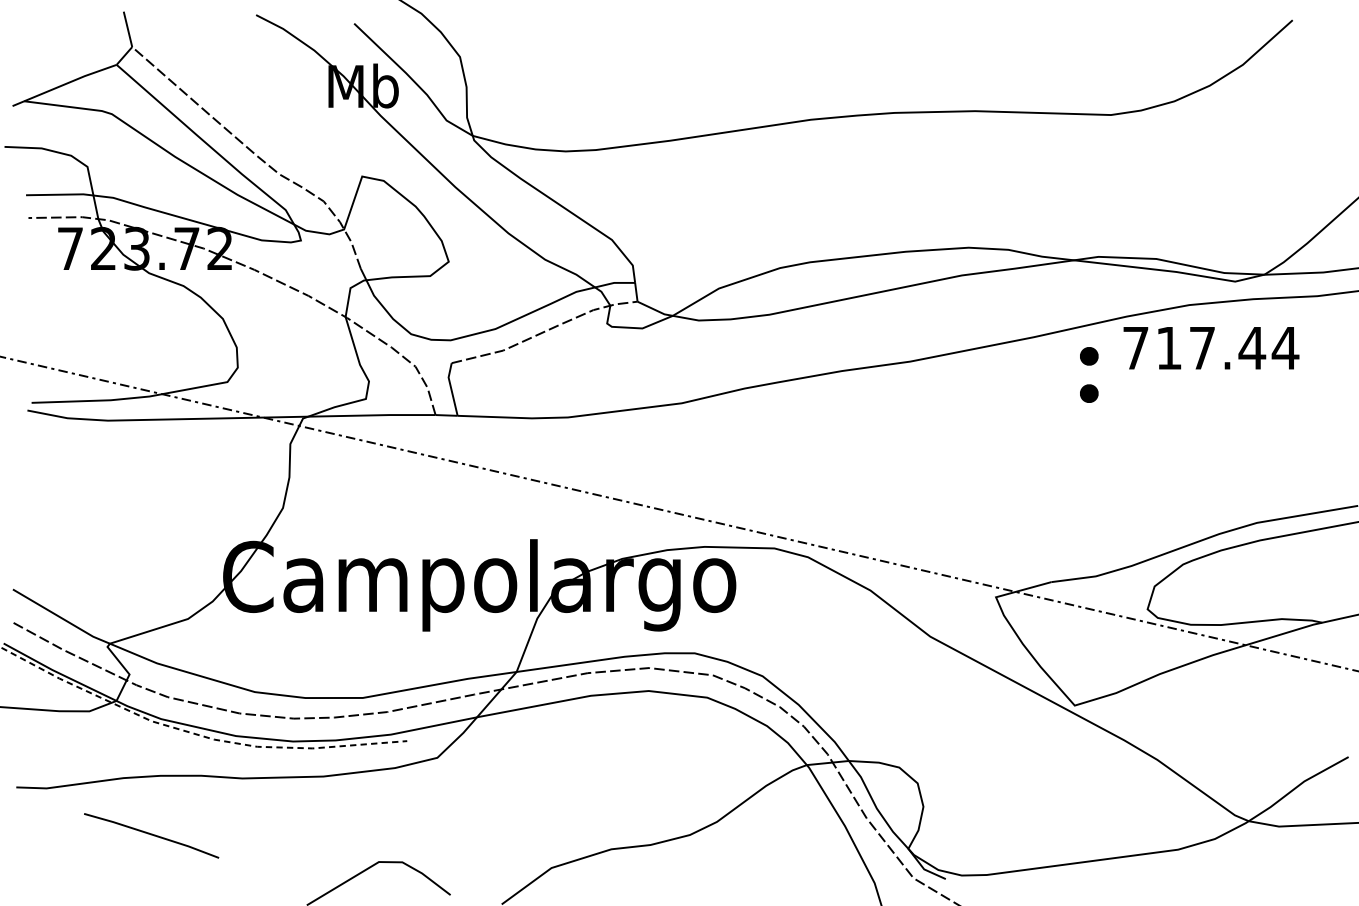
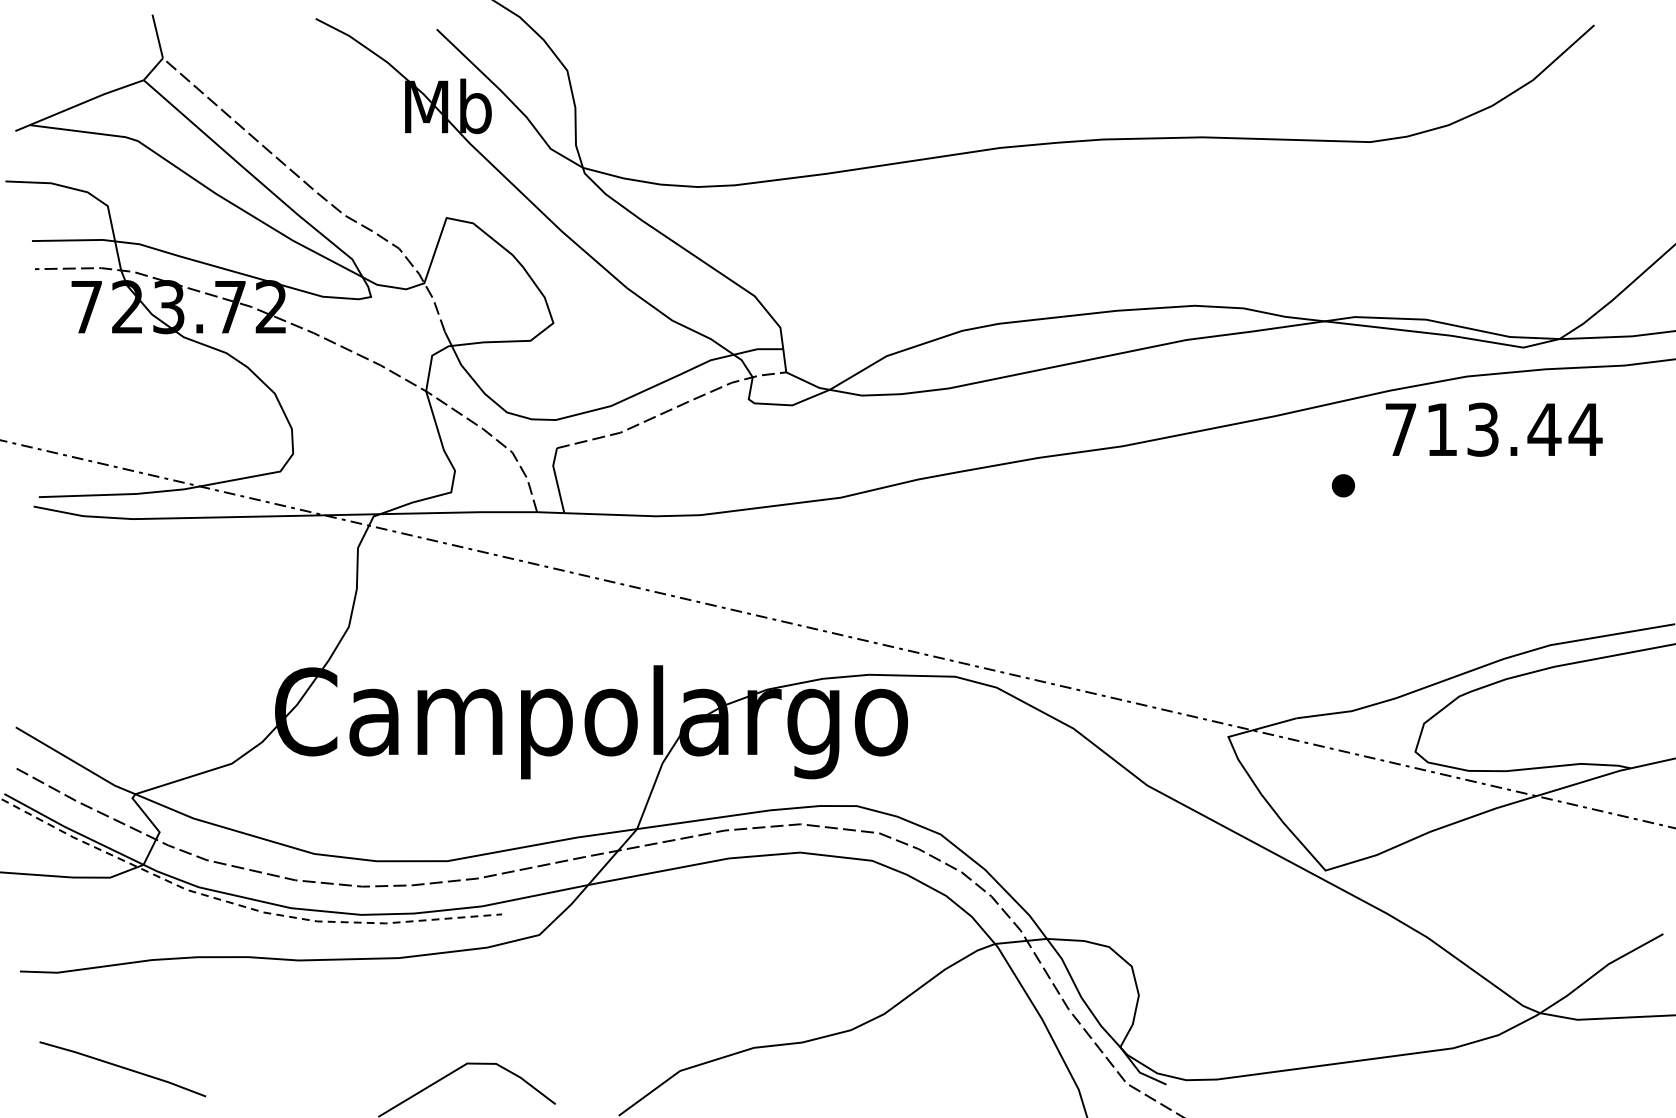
text: (1201, 348) -> (1482, 429), 717.44 -> 713.44
part: (1088, 356) -> (1342, 439), removed
line: (151, 835) -> (122, 1068), moved

